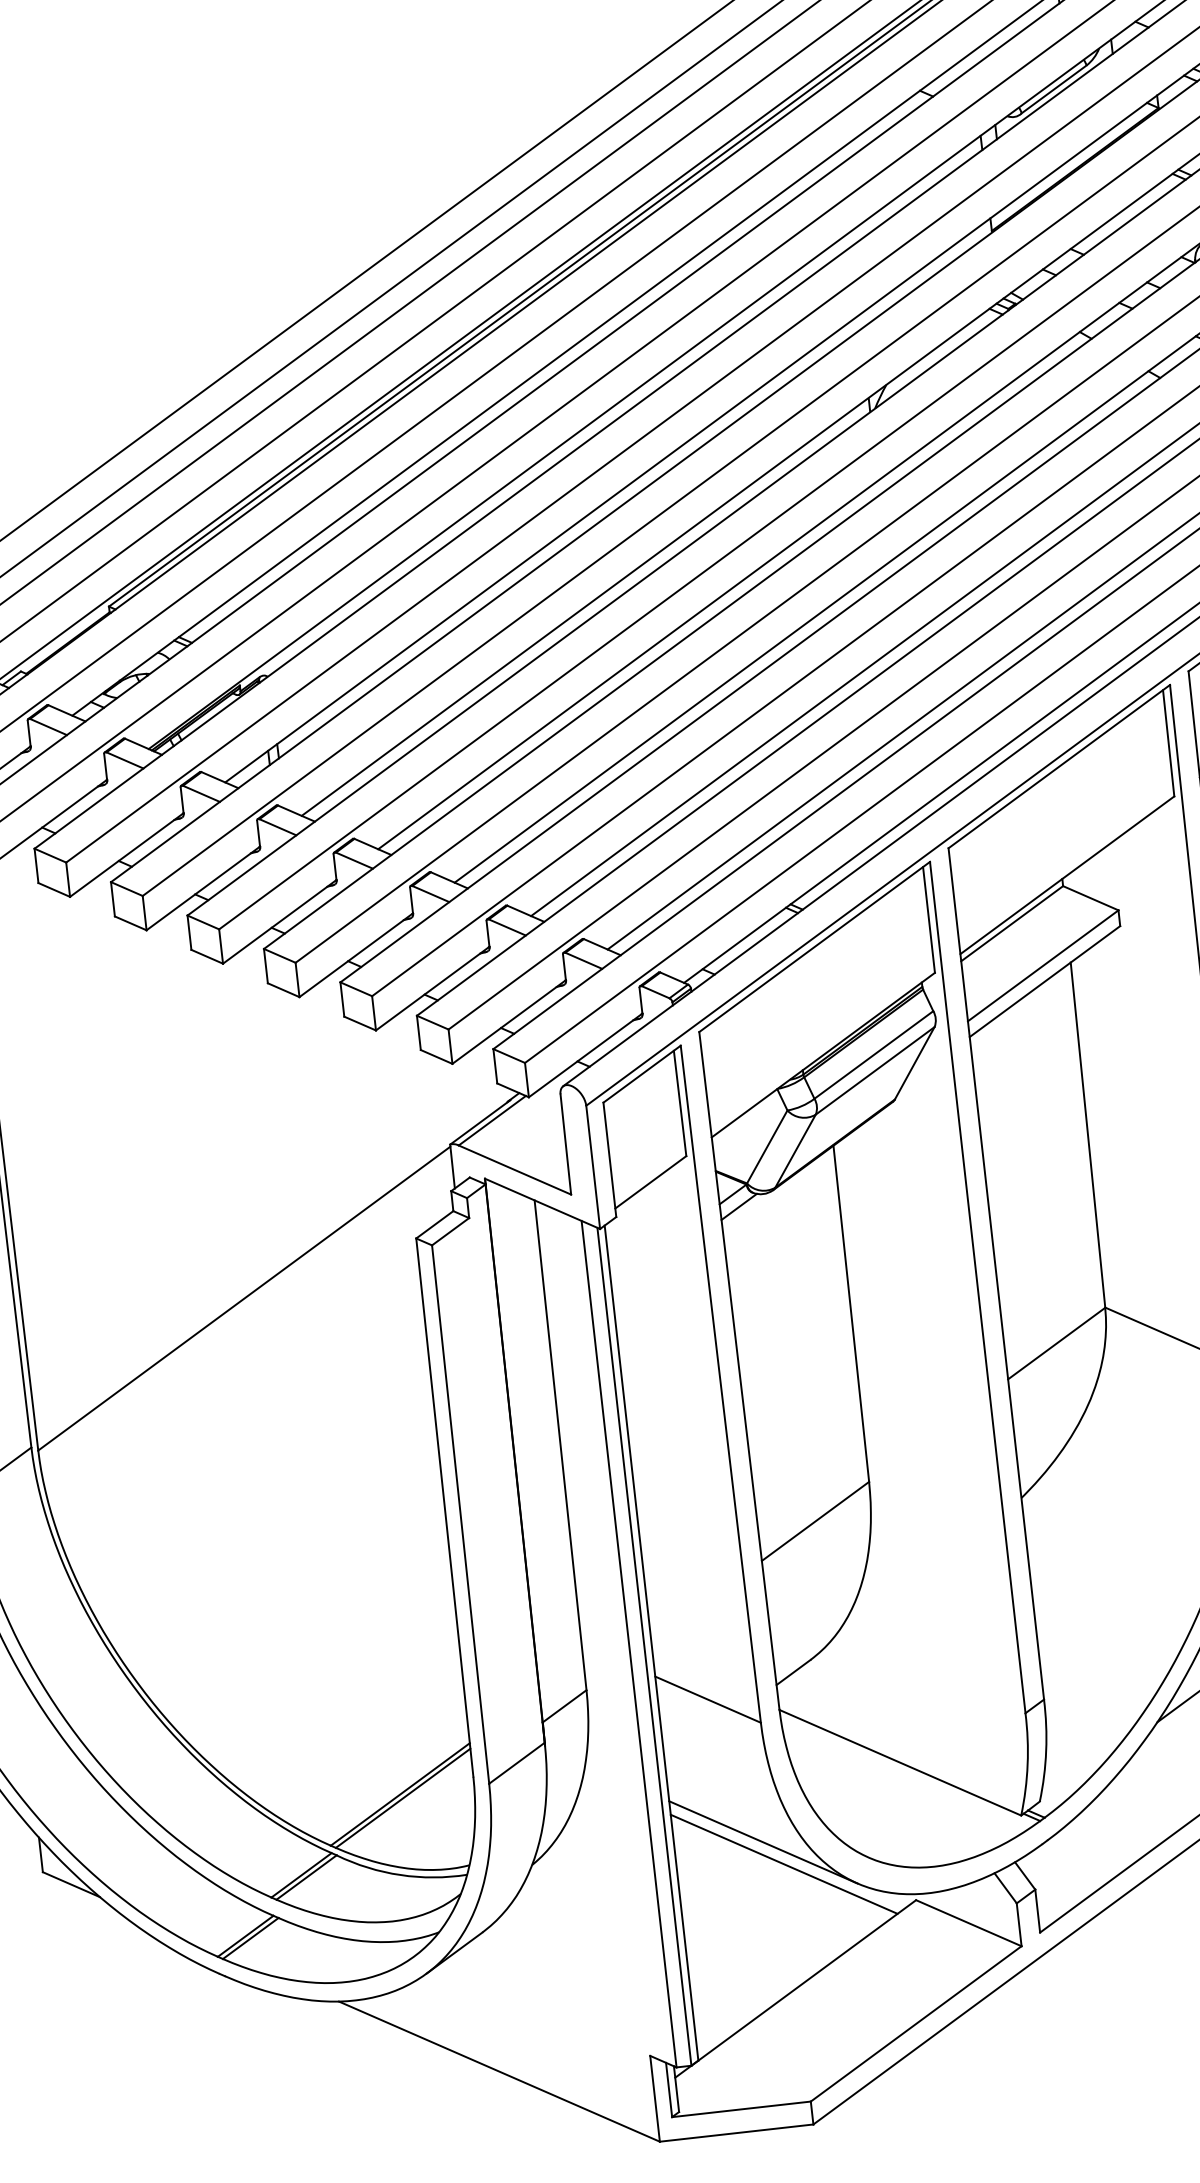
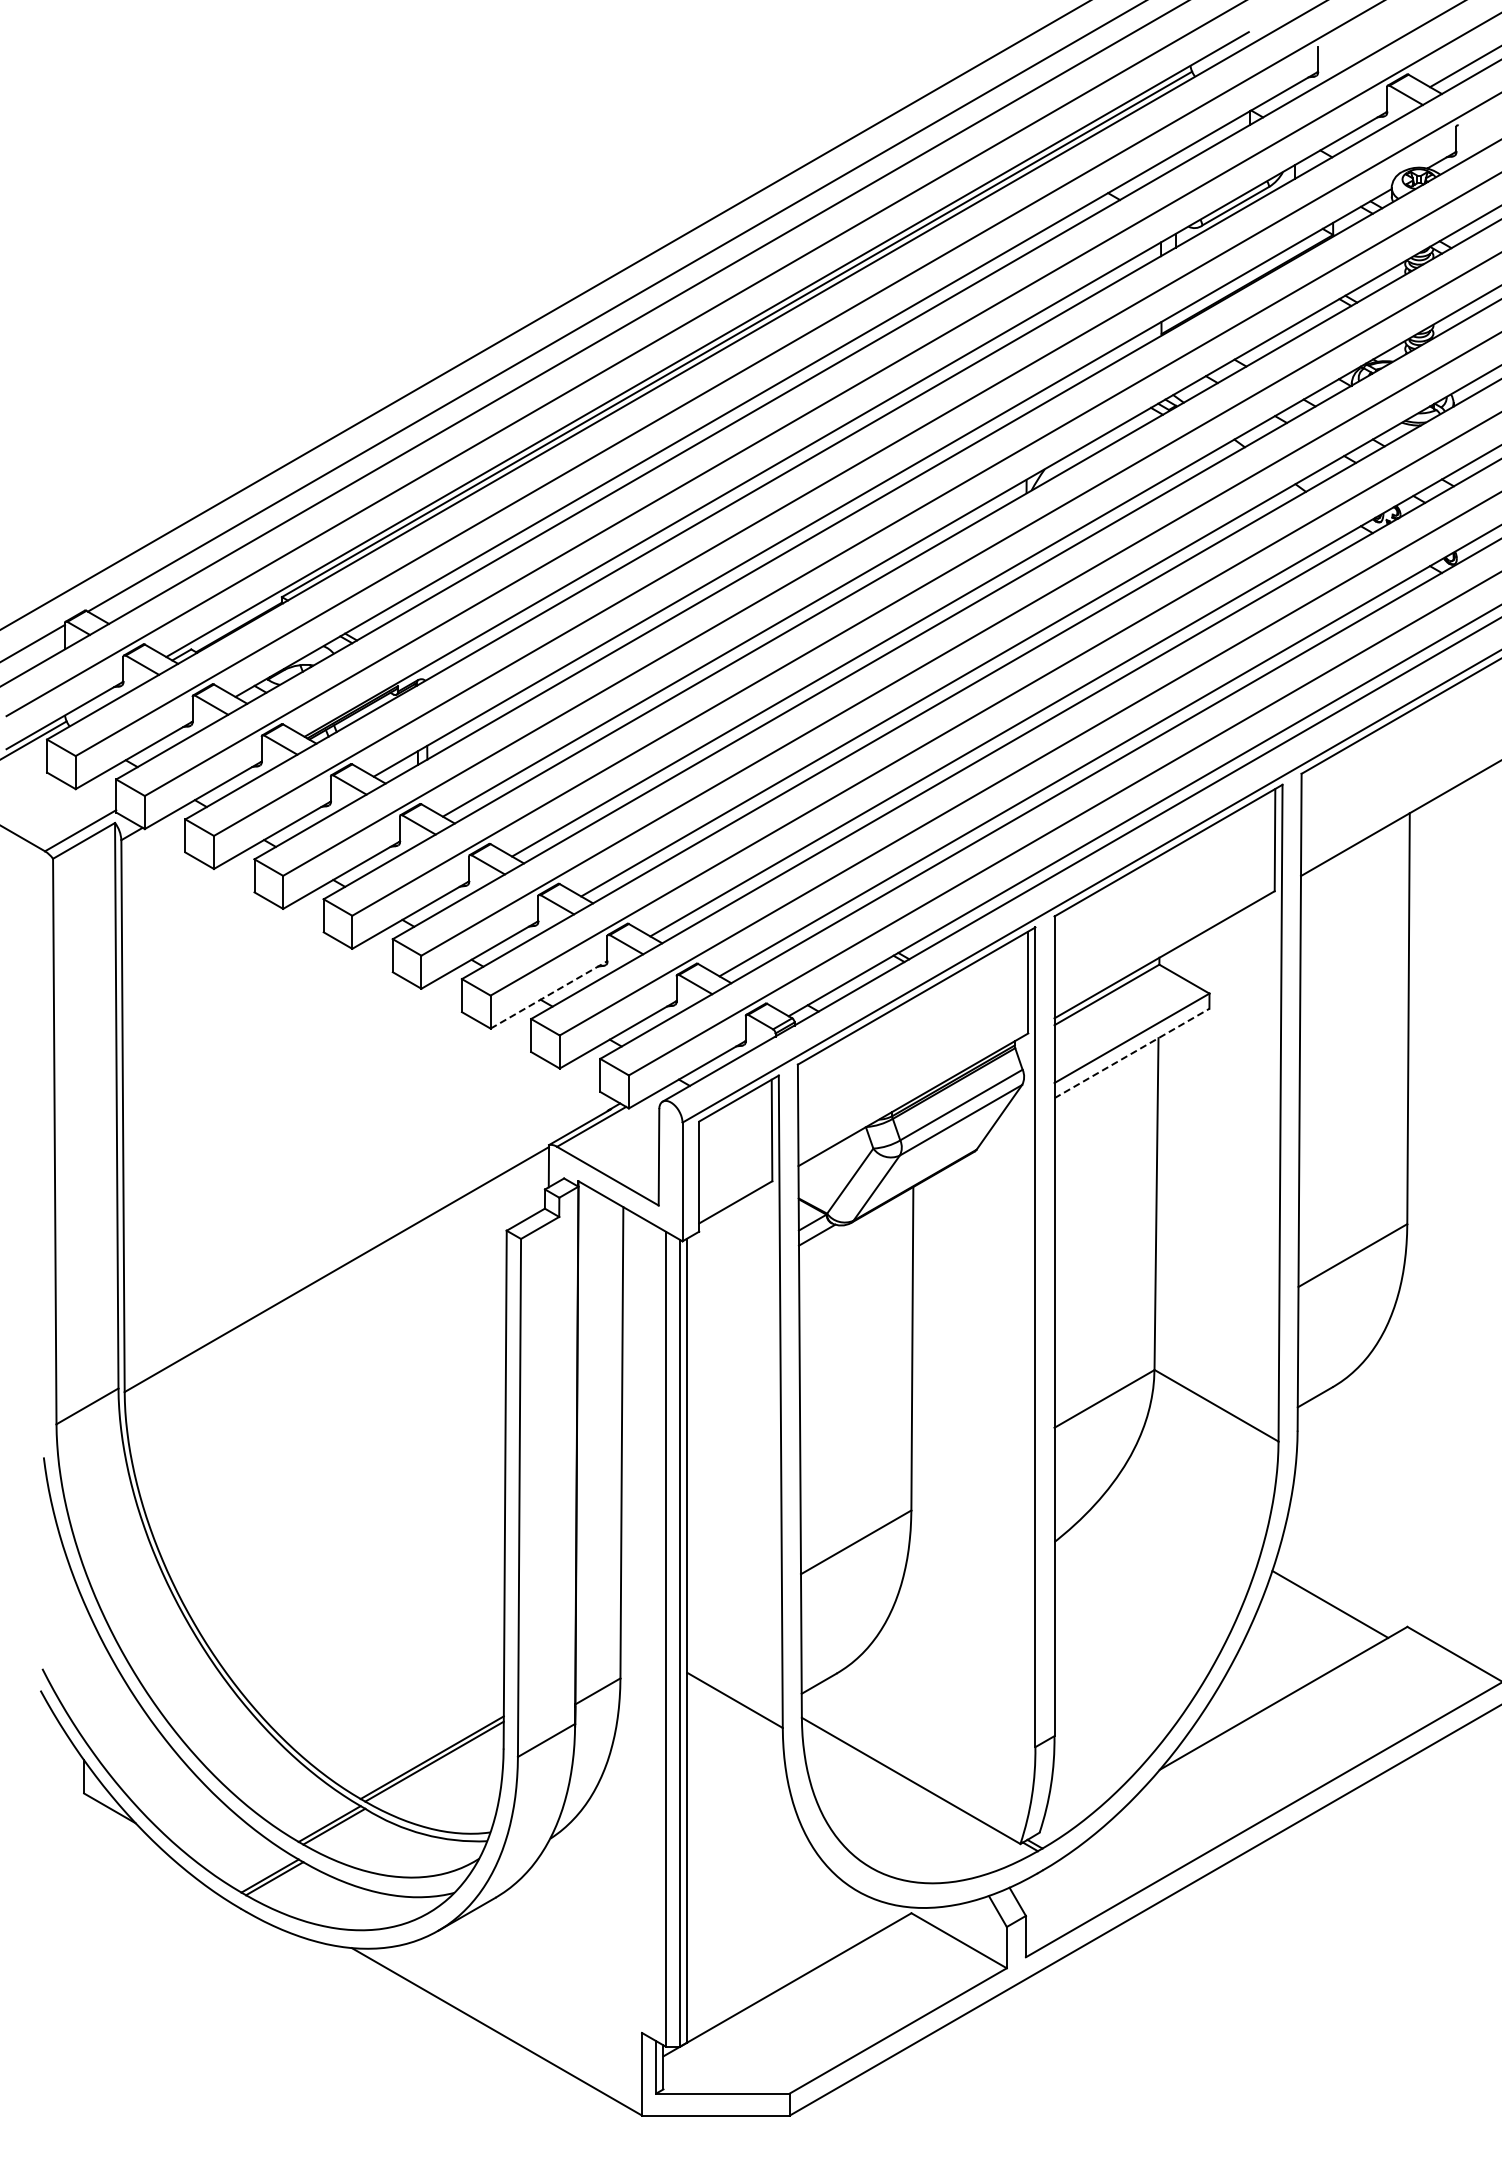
line: (1045, 981) -> (1132, 1053), solid -> dashed
line: (433, 988) -> (549, 994), solid -> dashed
line: (763, 1841) -> (772, 1841), removed
line: (783, 1863) -> (789, 1864), removed

